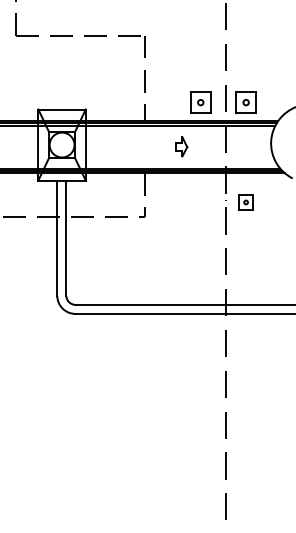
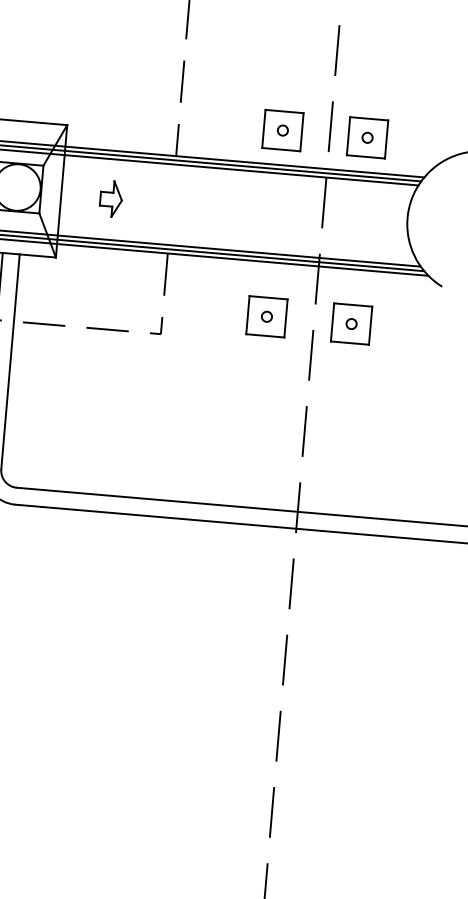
part: (181, 146) -> (111, 198), moved
part: (200, 202) -> (266, 316), added
part: (245, 202) -> (350, 324), size x1.43

